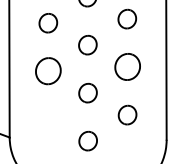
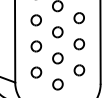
part: (125, 67) -> (78, 44), size x0.71
part: (48, 71) -> (36, 46), size x0.71
part: (48, 119) -> (36, 72), added

